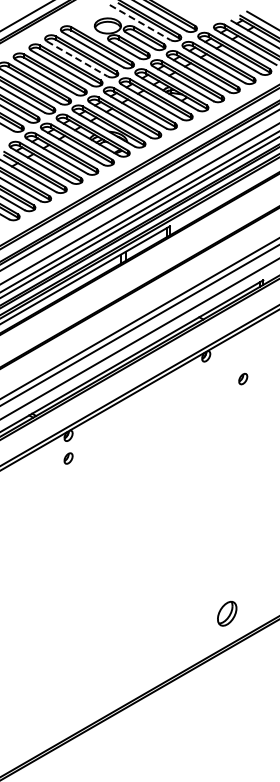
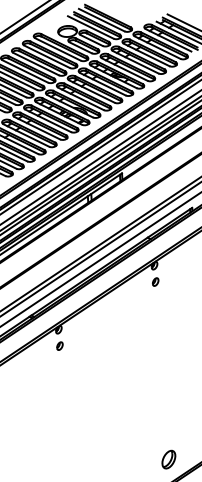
line: (140, 22) -> (91, 27), dashed -> solid
line: (77, 59) -> (47, 57), dashed -> solid
part: (243, 378) -> (155, 281), moved
part: (227, 613) -> (169, 459), moved

